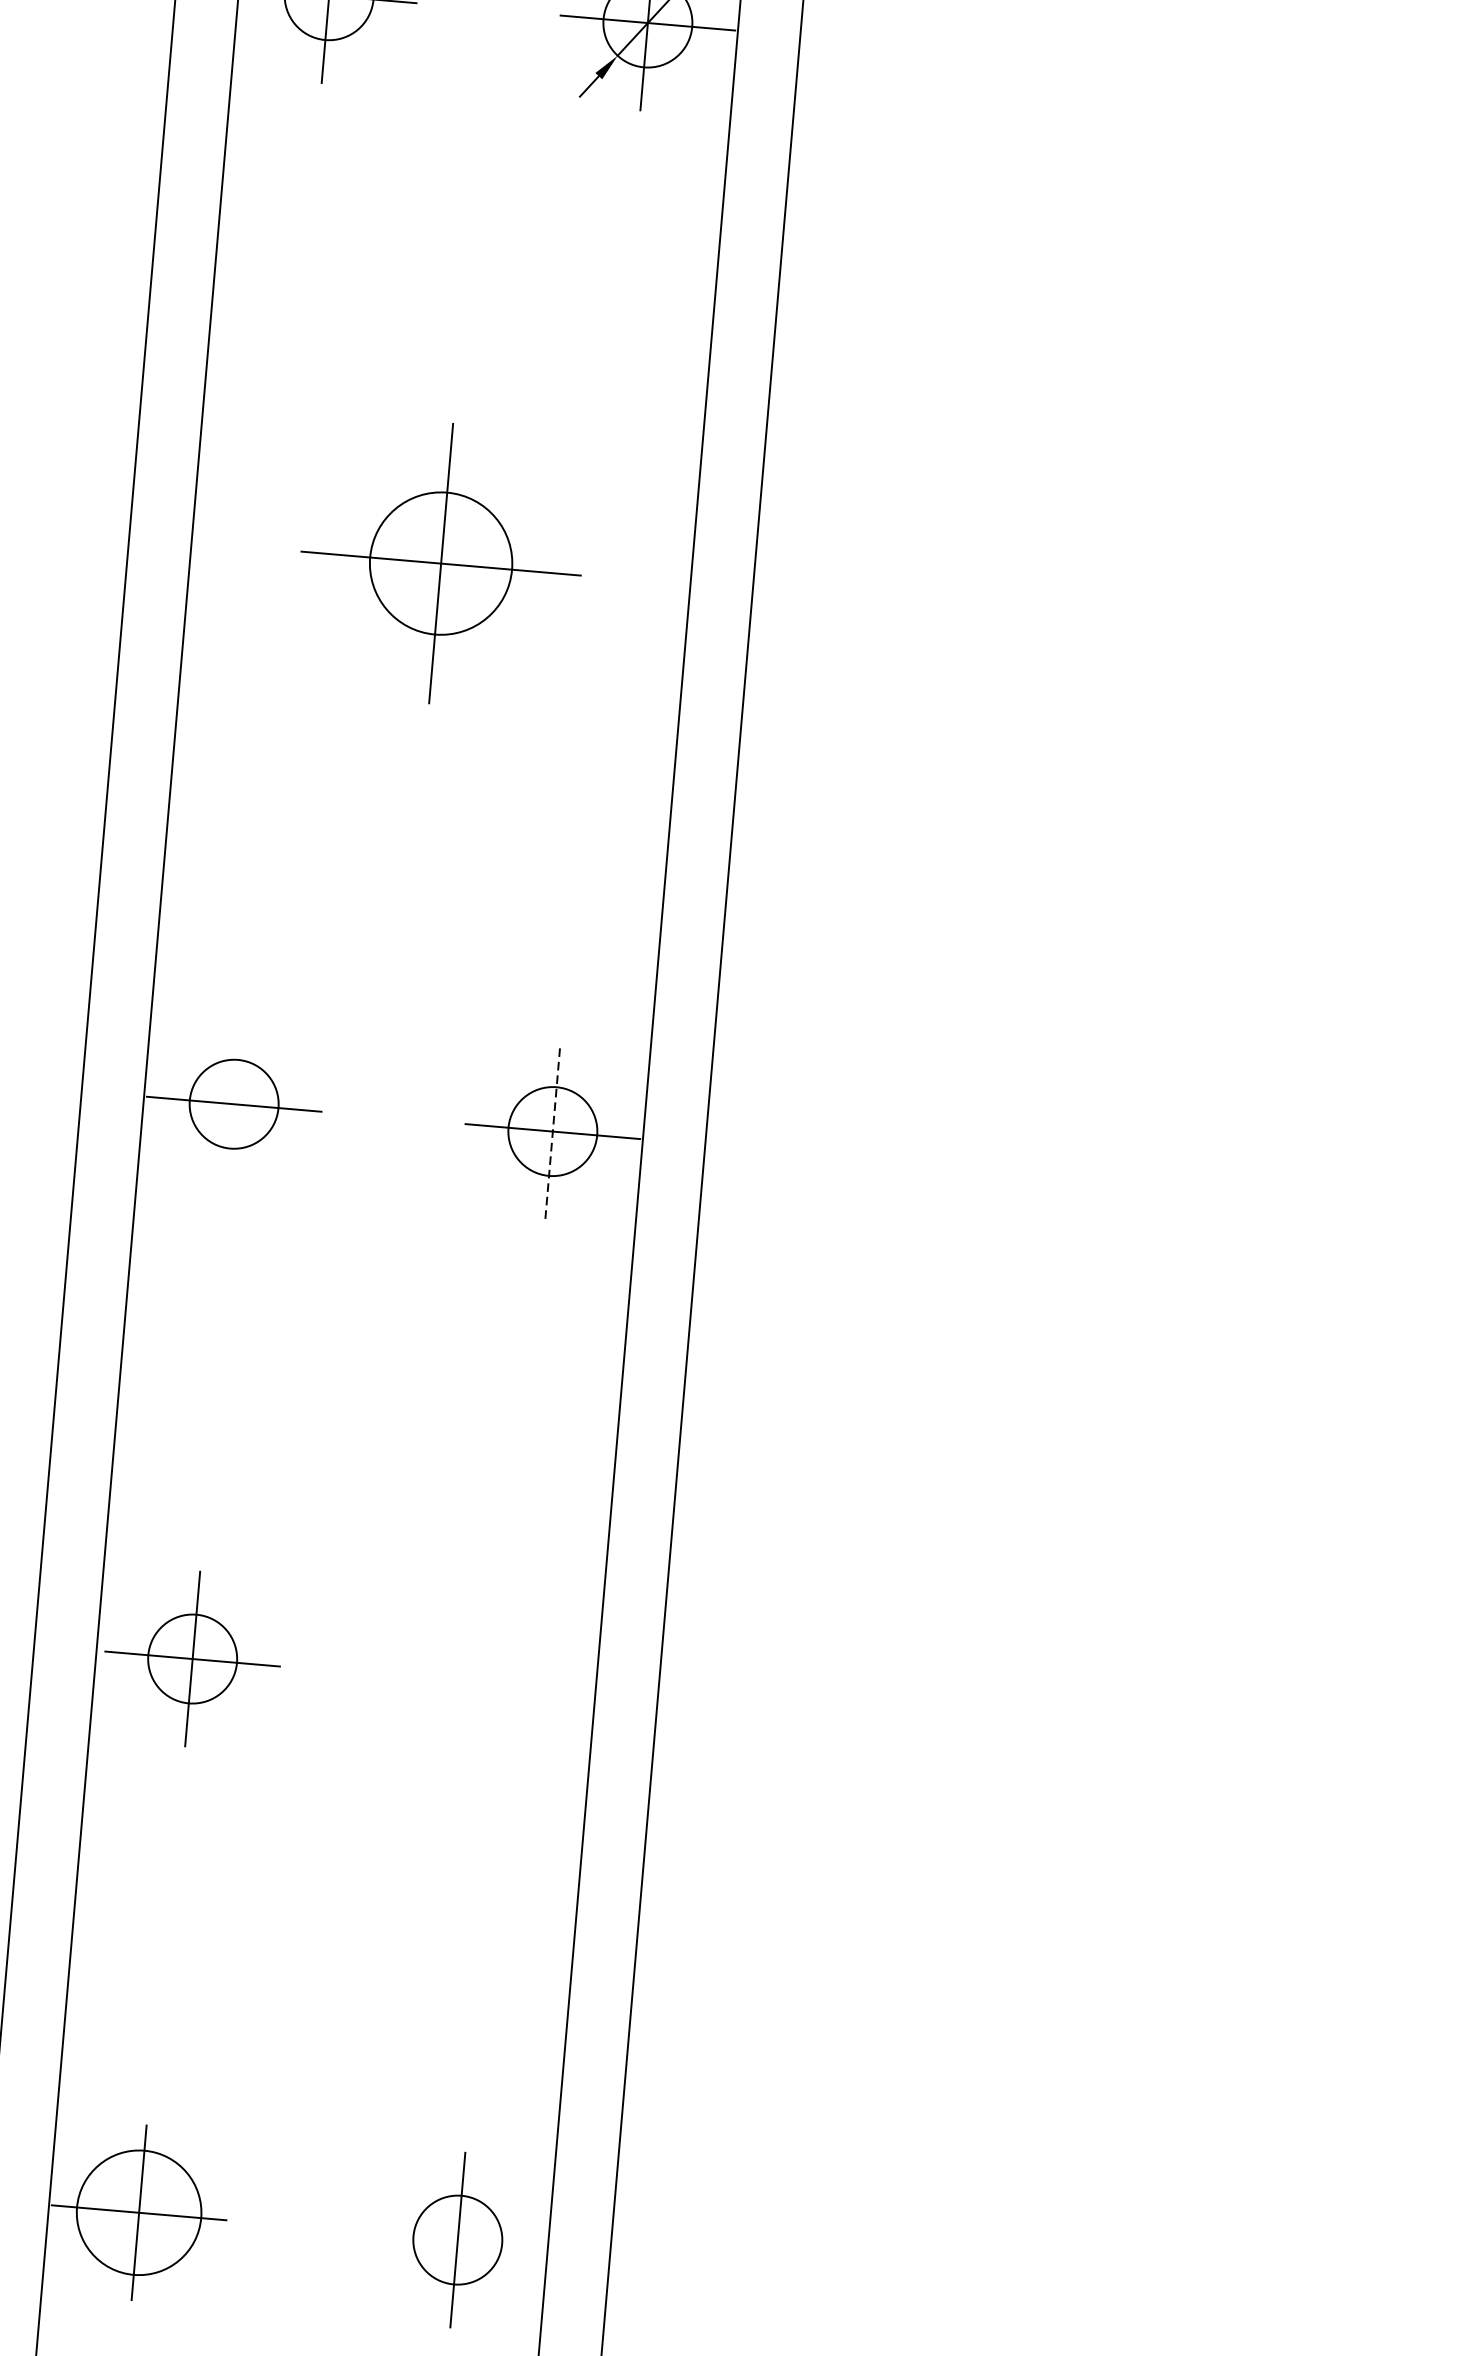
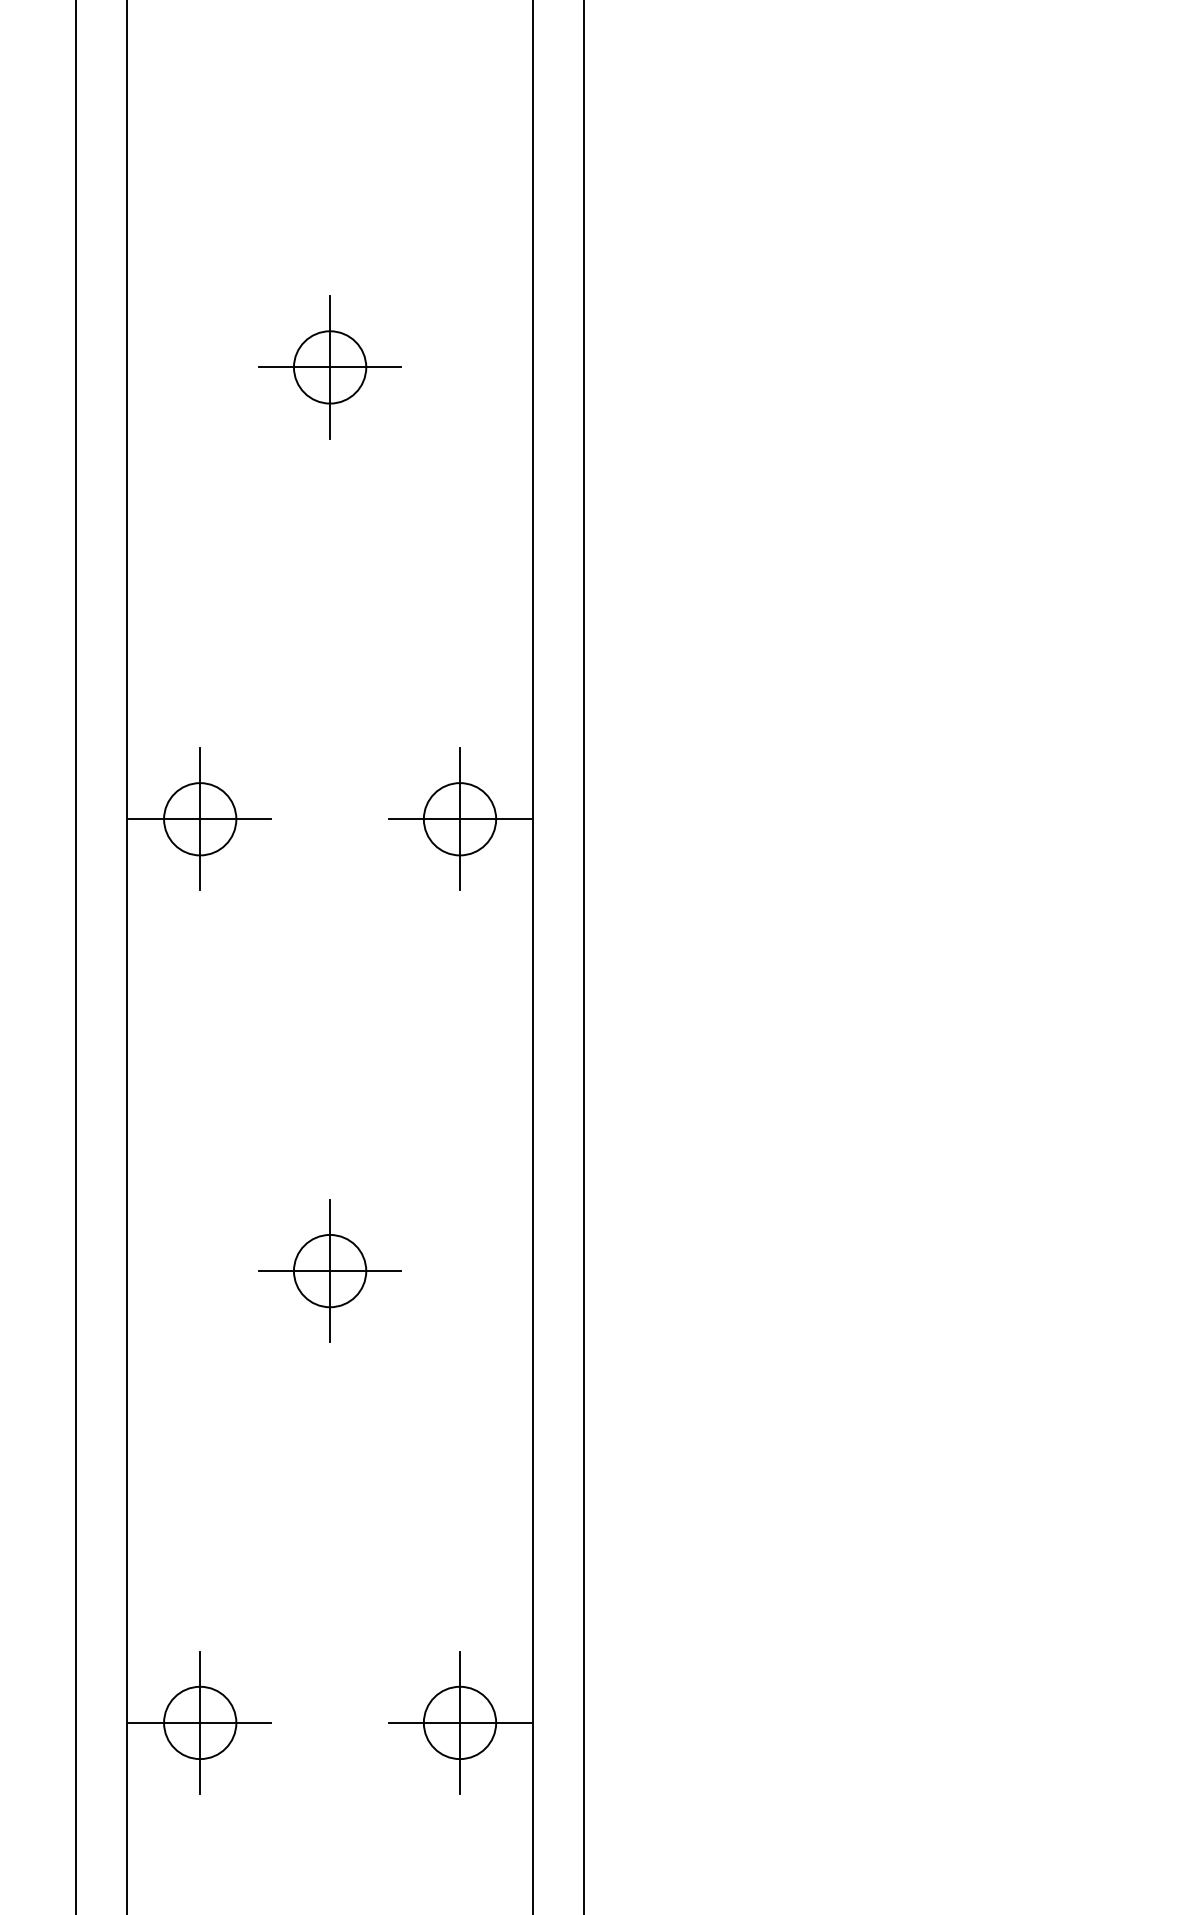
part: (440, 563) -> (329, 367), size x0.62
line: (234, 1104) -> (200, 819), added
line: (553, 1130) -> (460, 818), dashed -> solid
part: (191, 1658) -> (329, 1270), moved
circle: (139, 2212) -> (200, 1722), size x0.71
line: (457, 2239) -> (459, 1722), added

